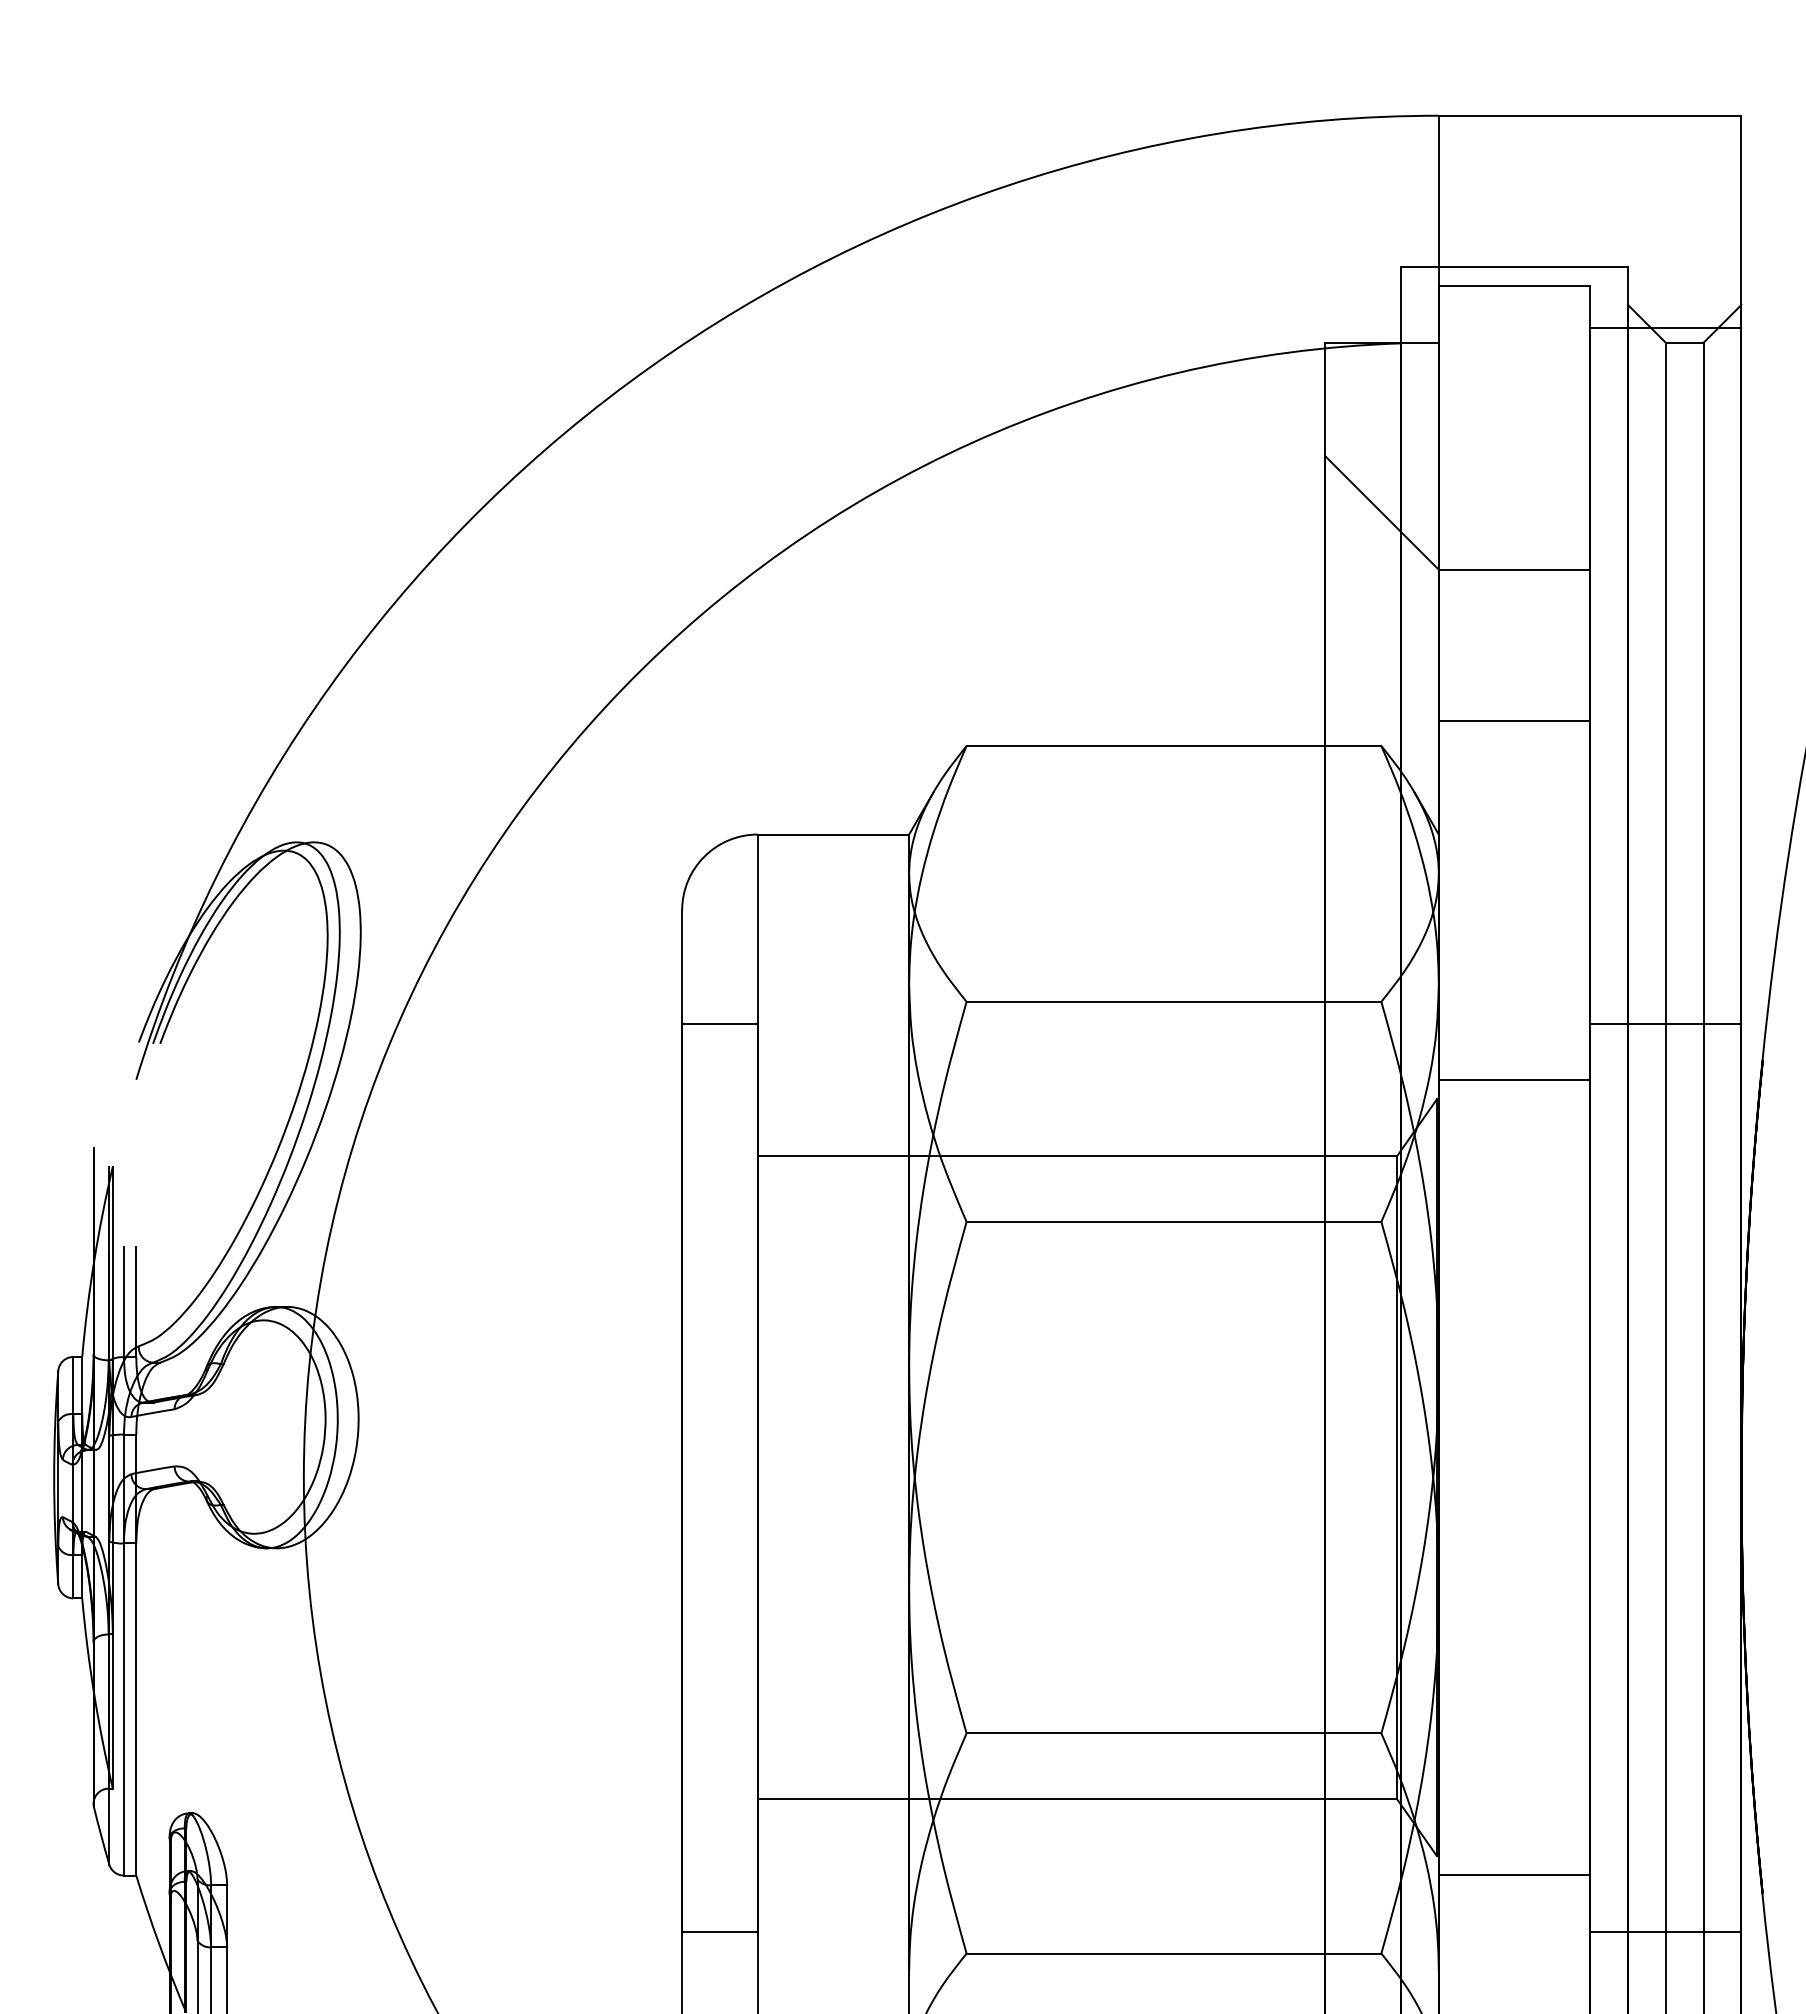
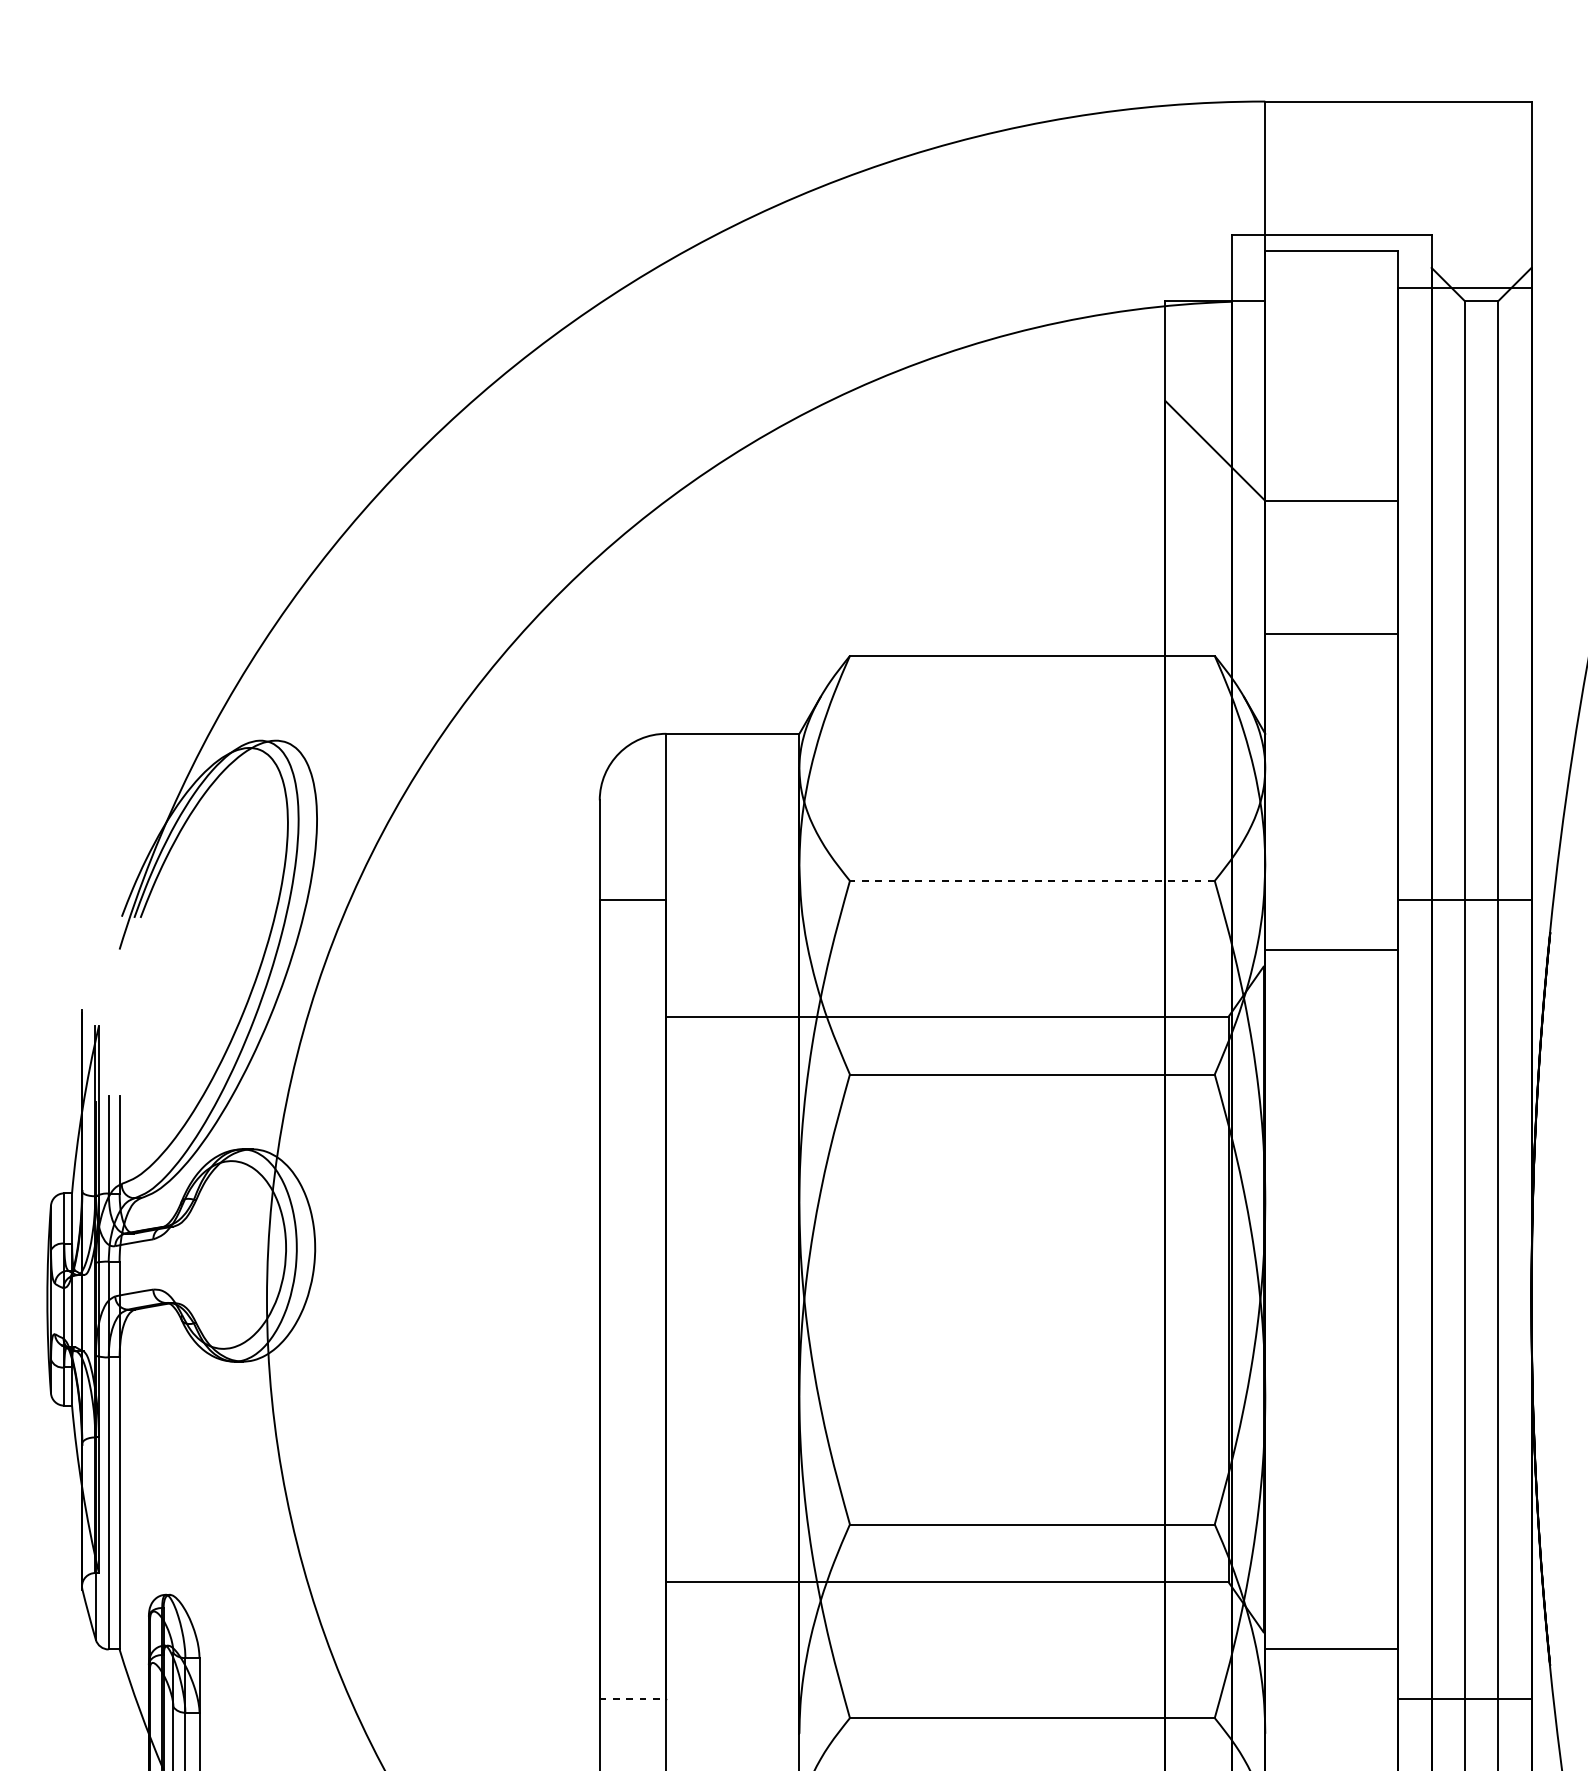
line: (1173, 1001) -> (1031, 880), solid -> dashed
line: (720, 1931) -> (633, 1698), solid -> dashed

